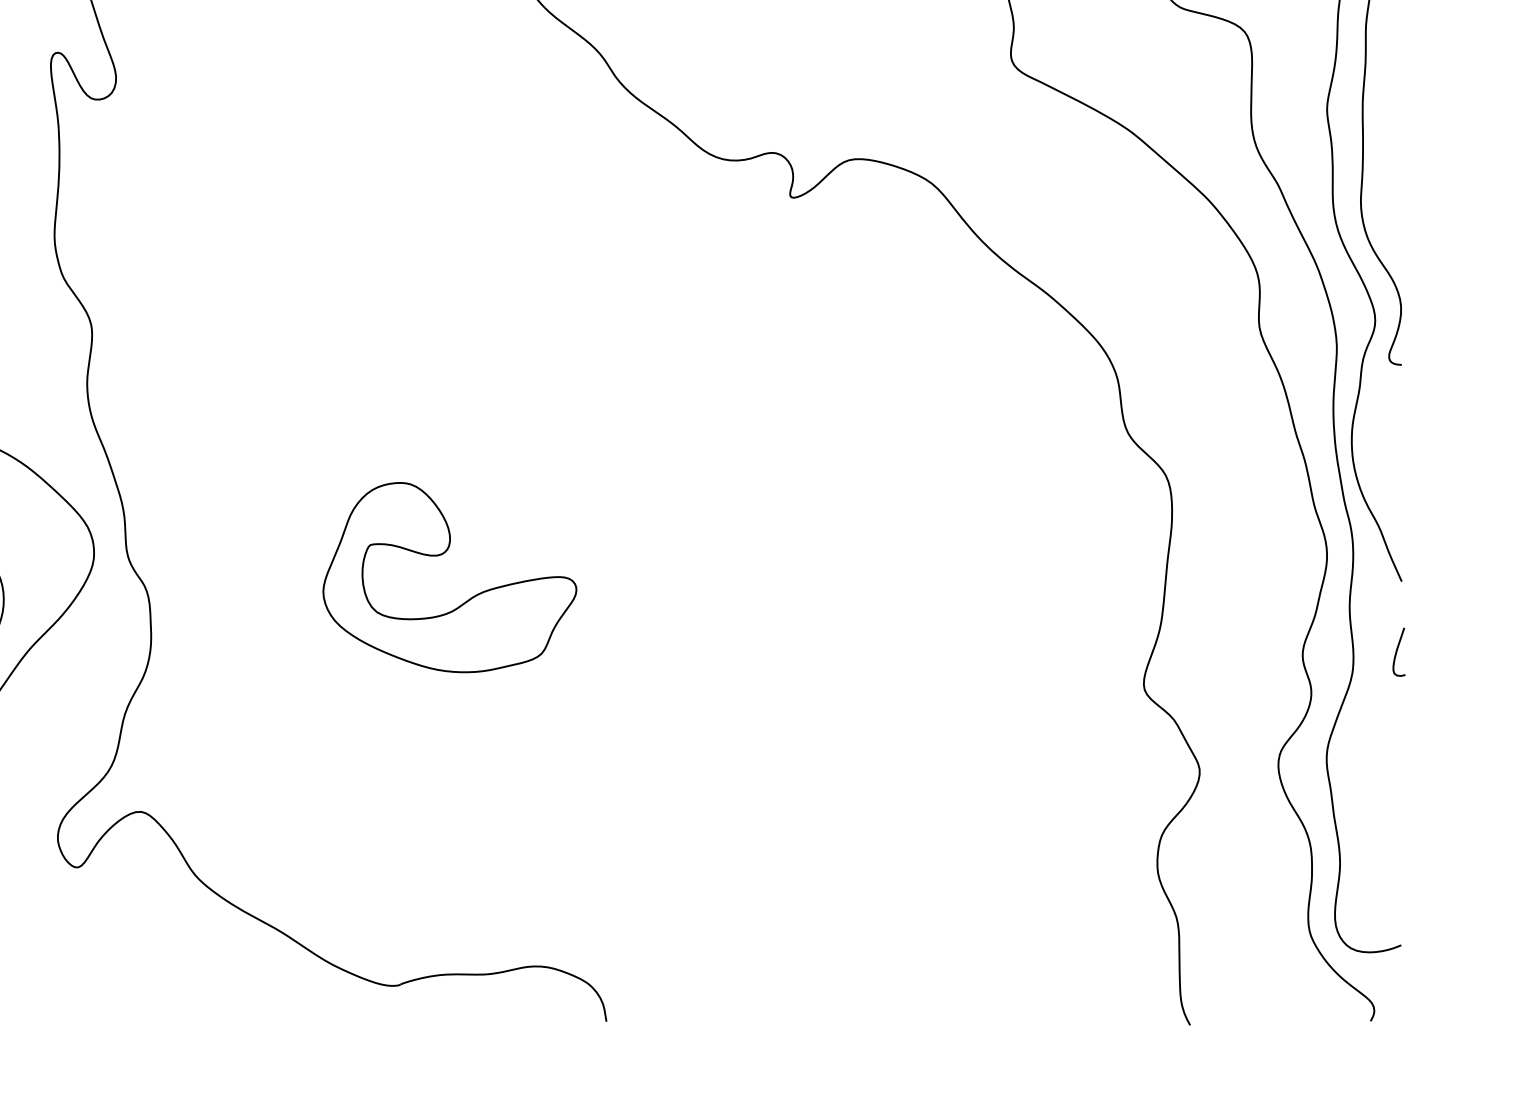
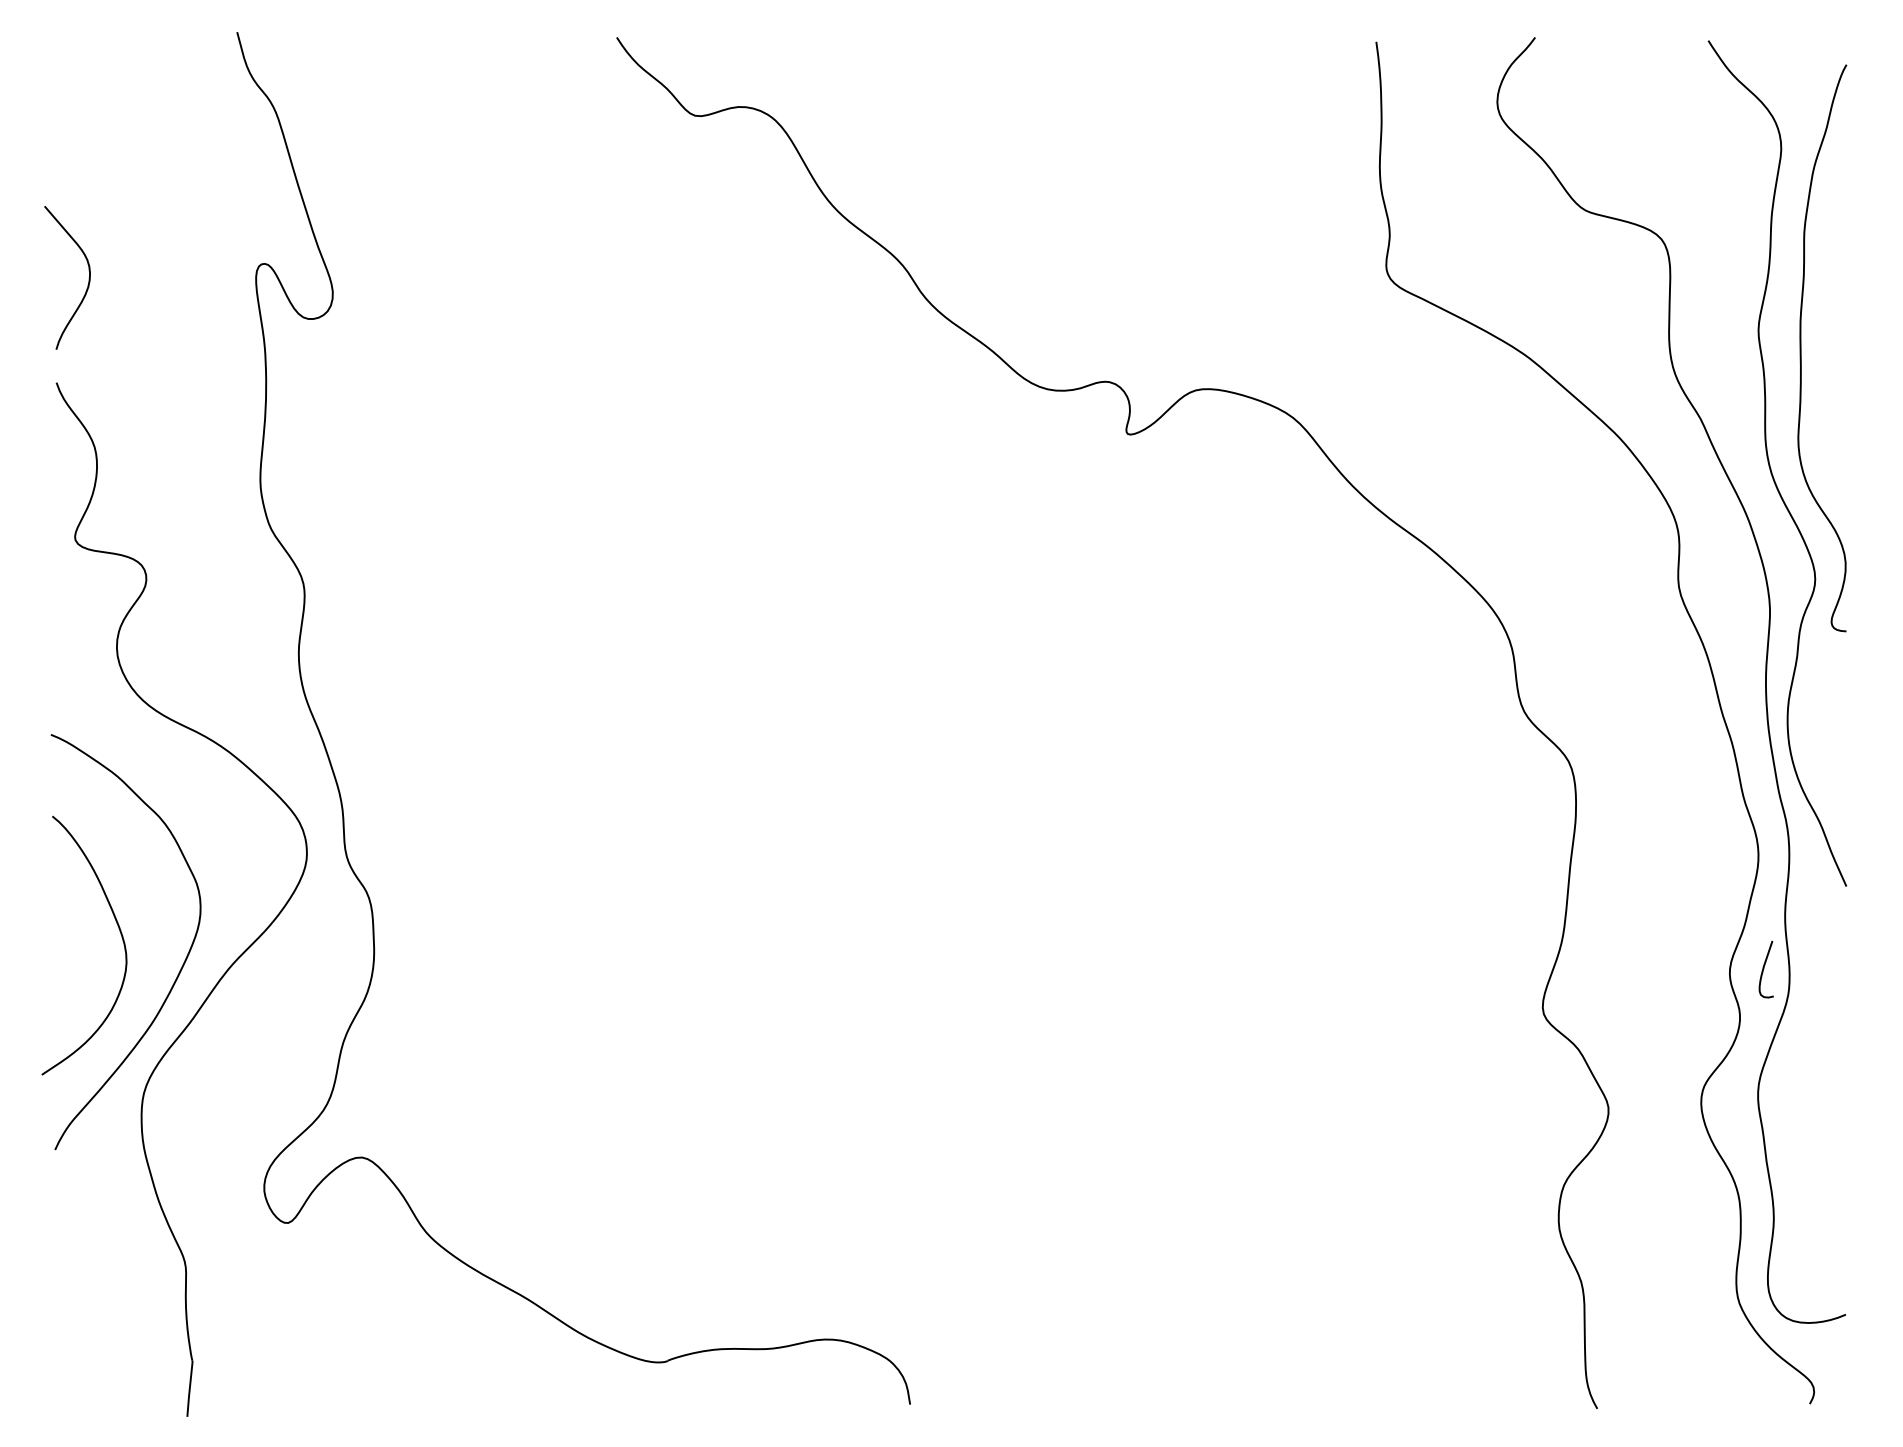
part: (441, 555) -> (716, 855), removed
curve: (1397, 651) -> (1764, 968), moved

